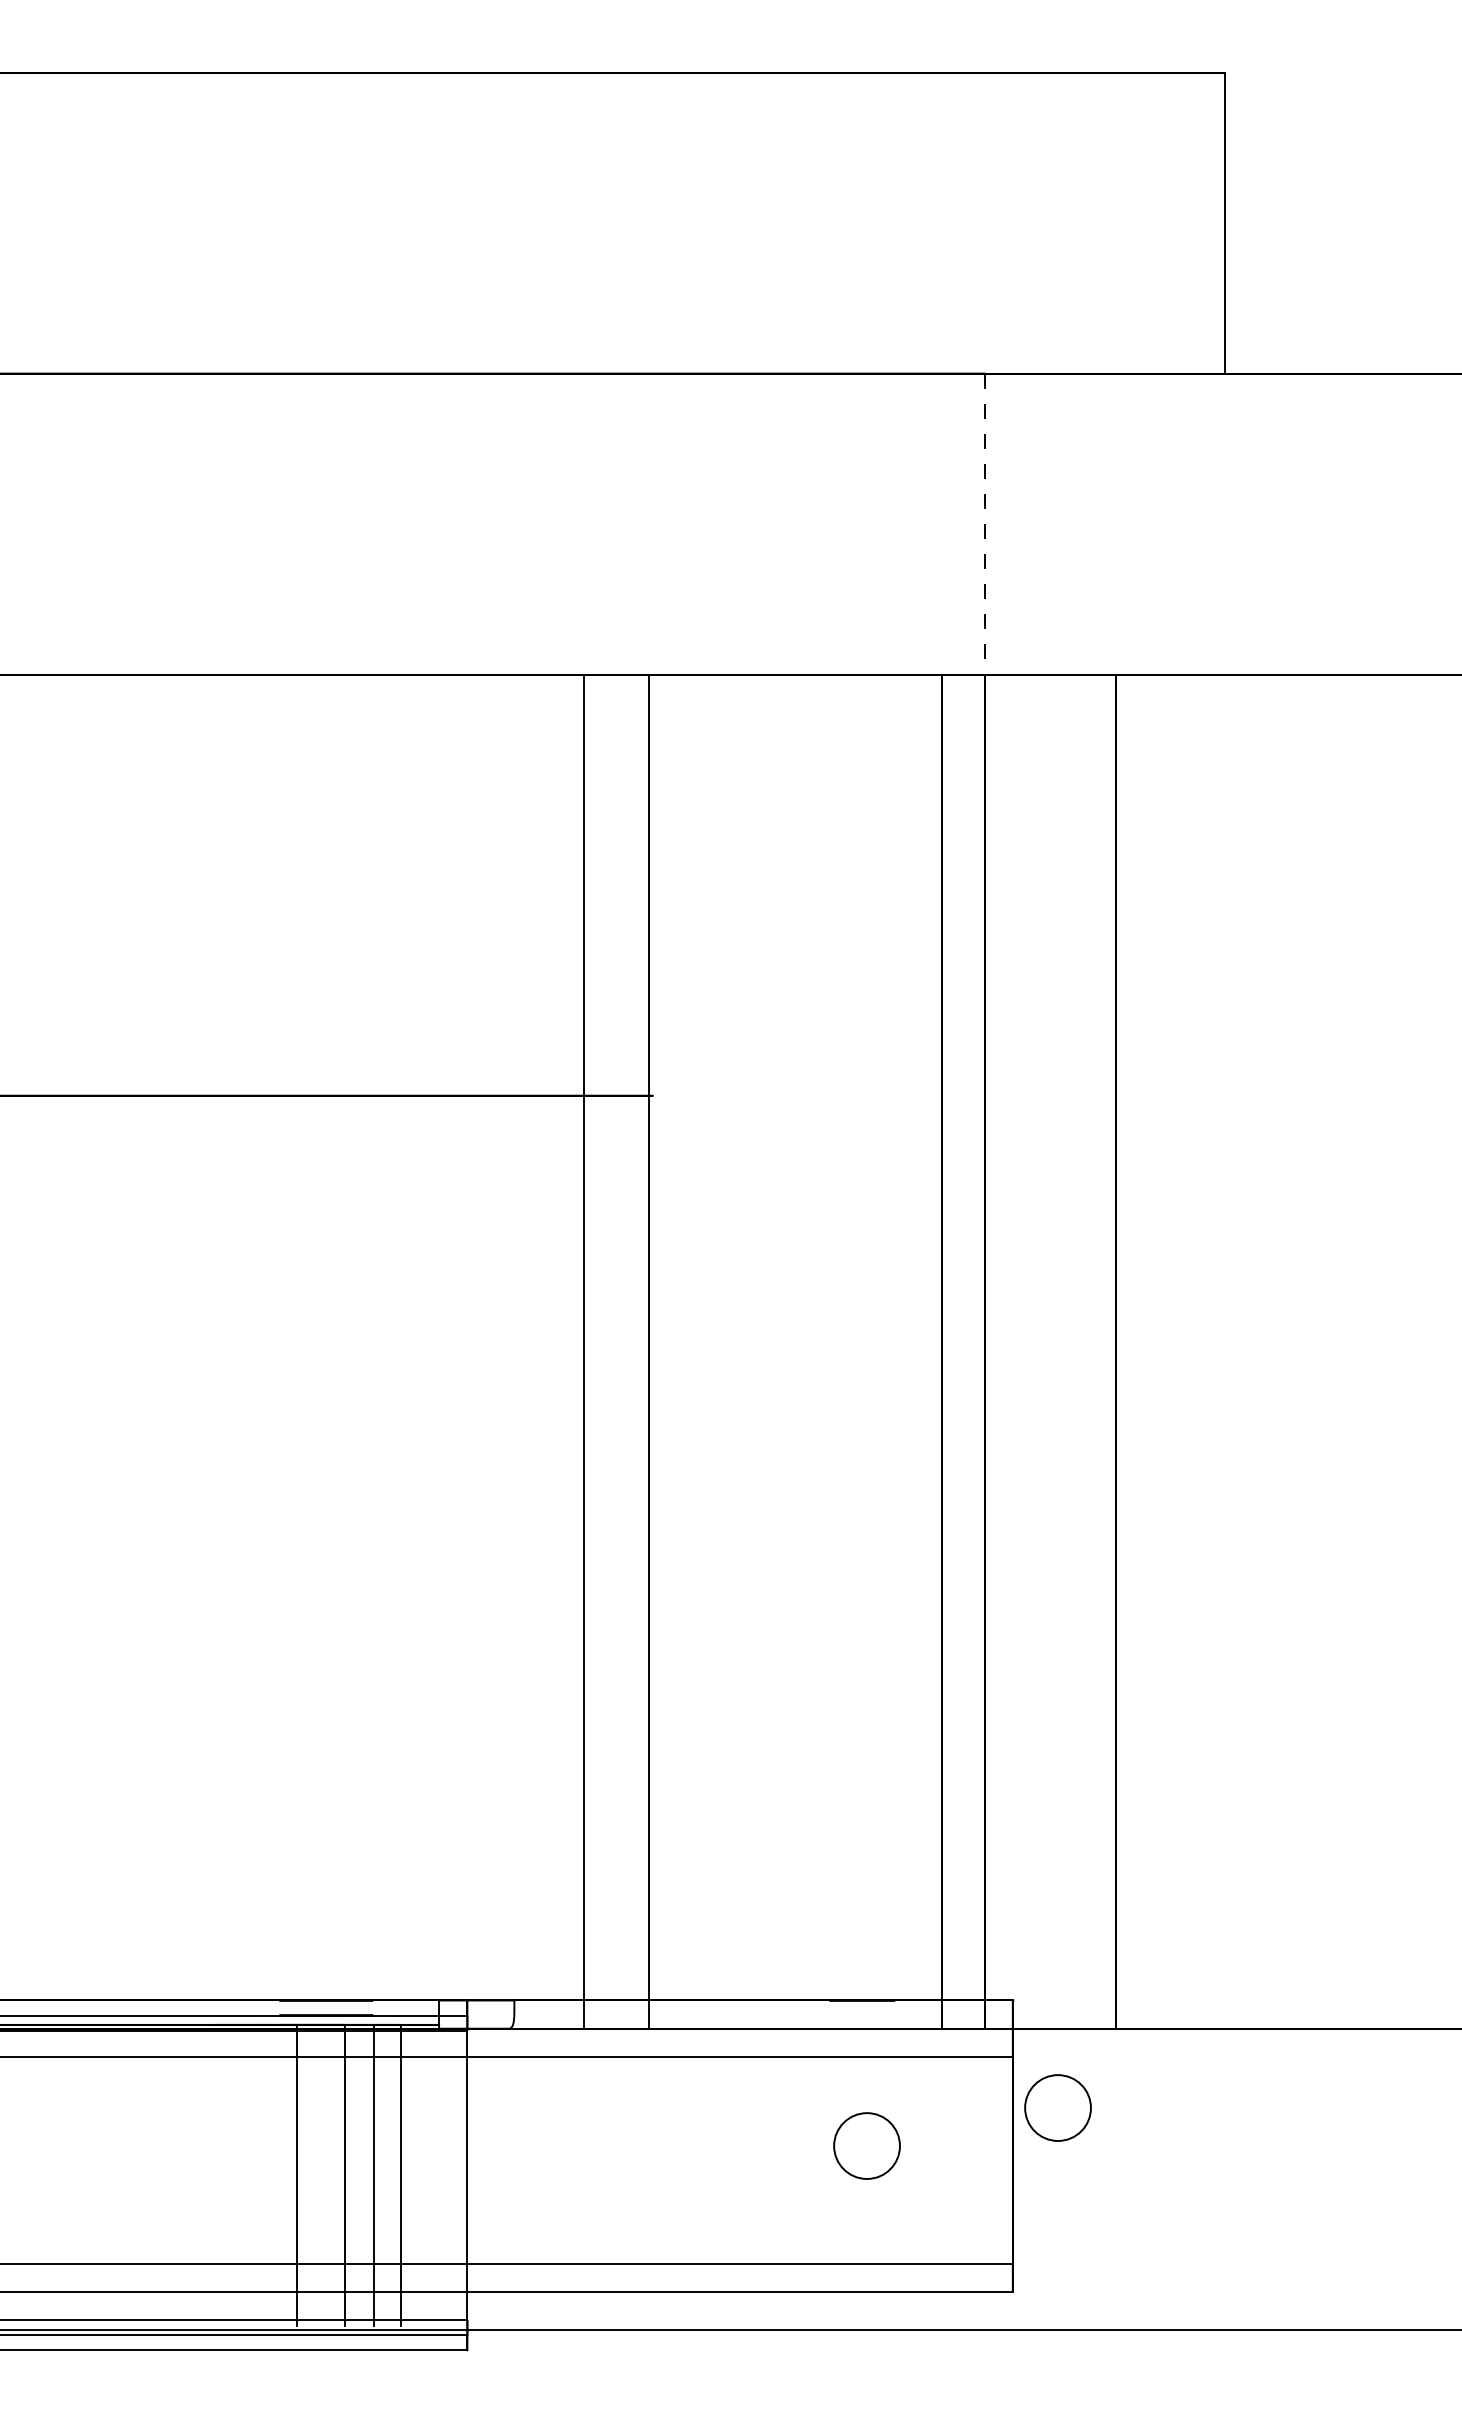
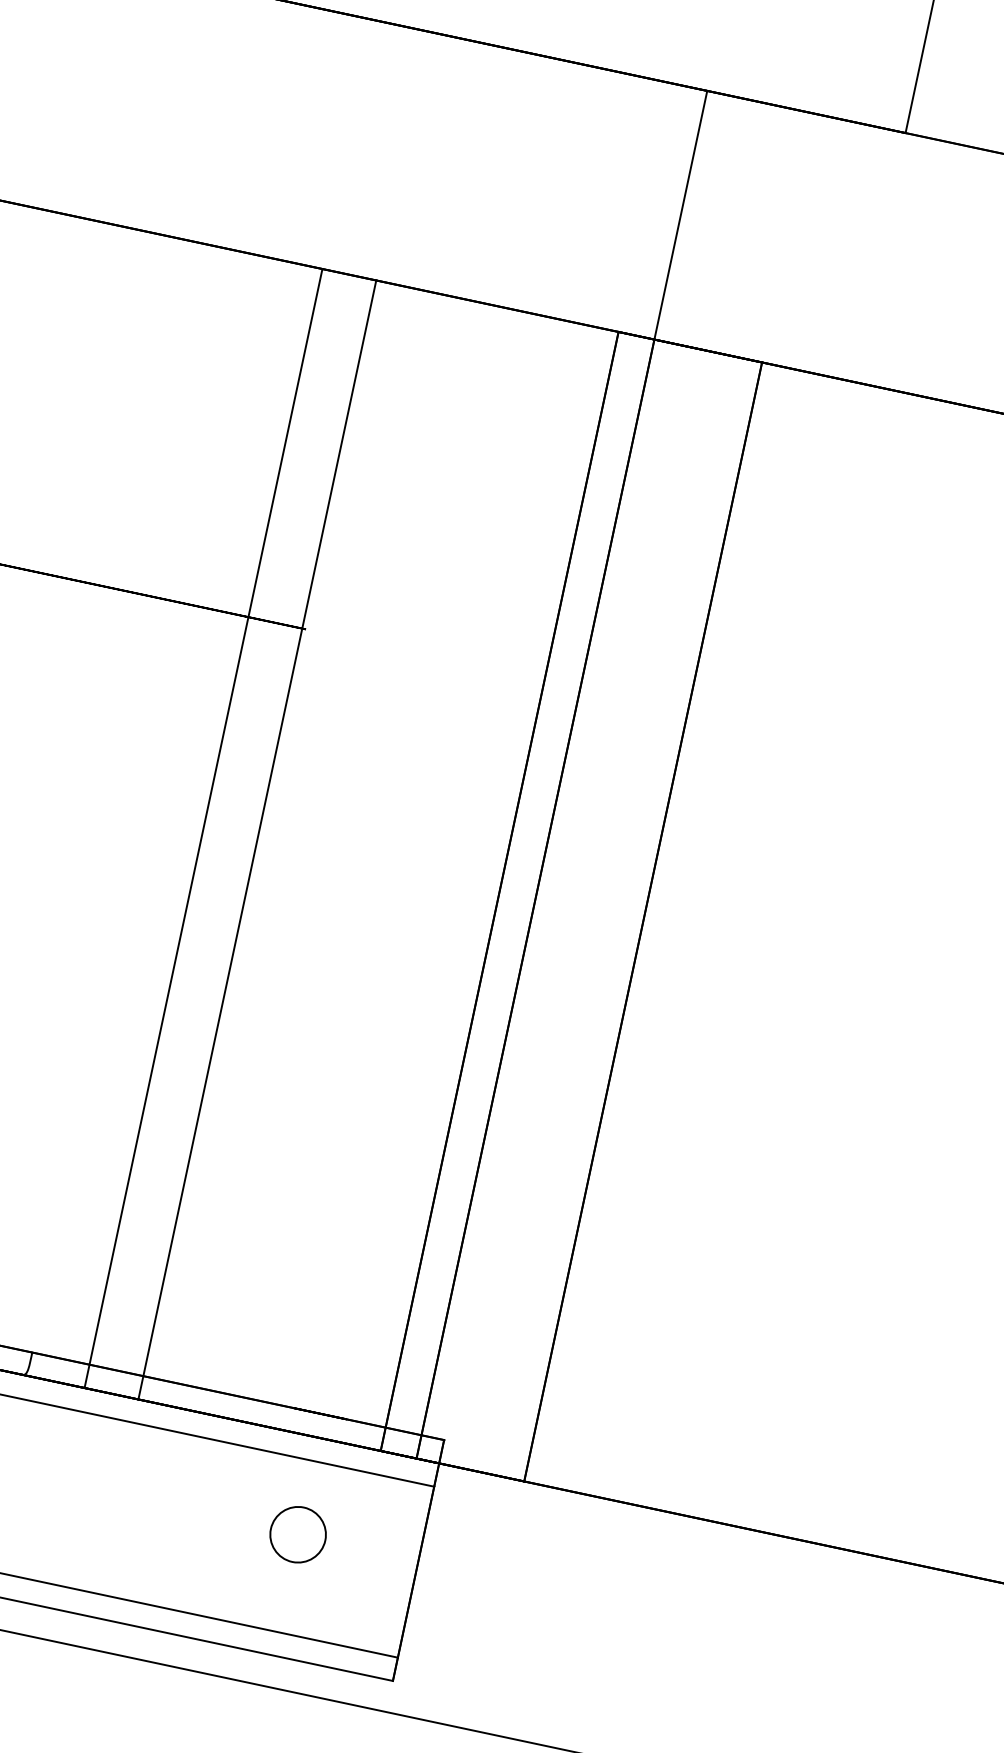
line: (985, 524) -> (680, 215), dashed -> solid
circle: (1057, 2107) -> (462, 1536), removed

